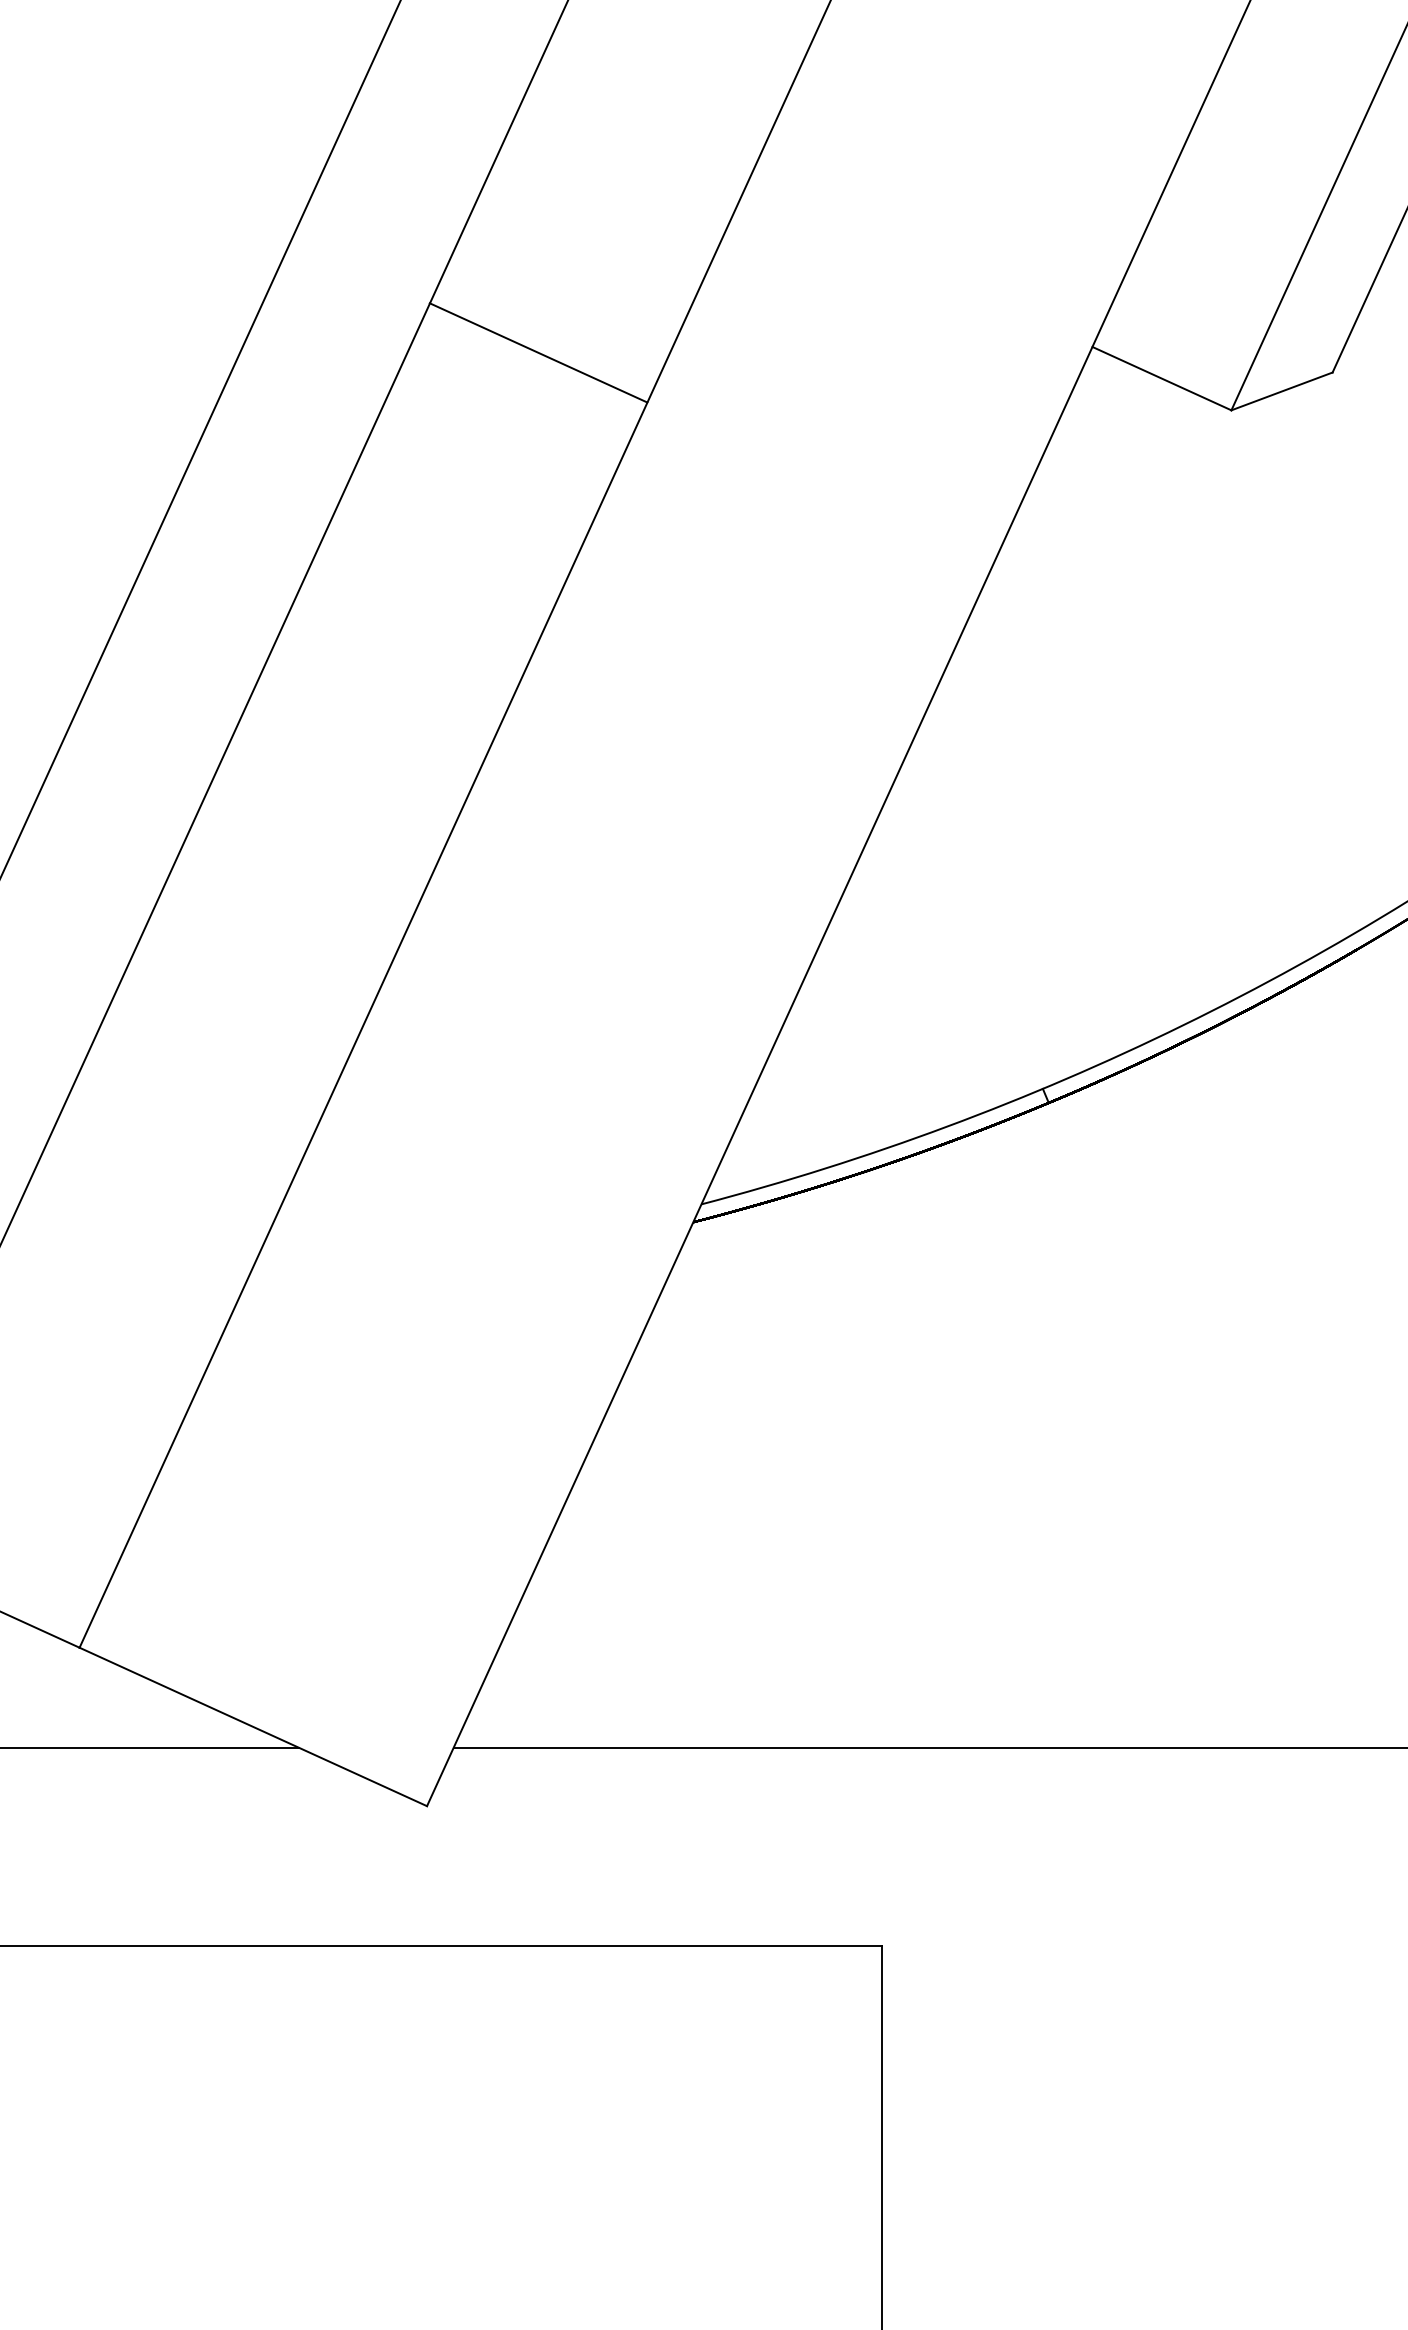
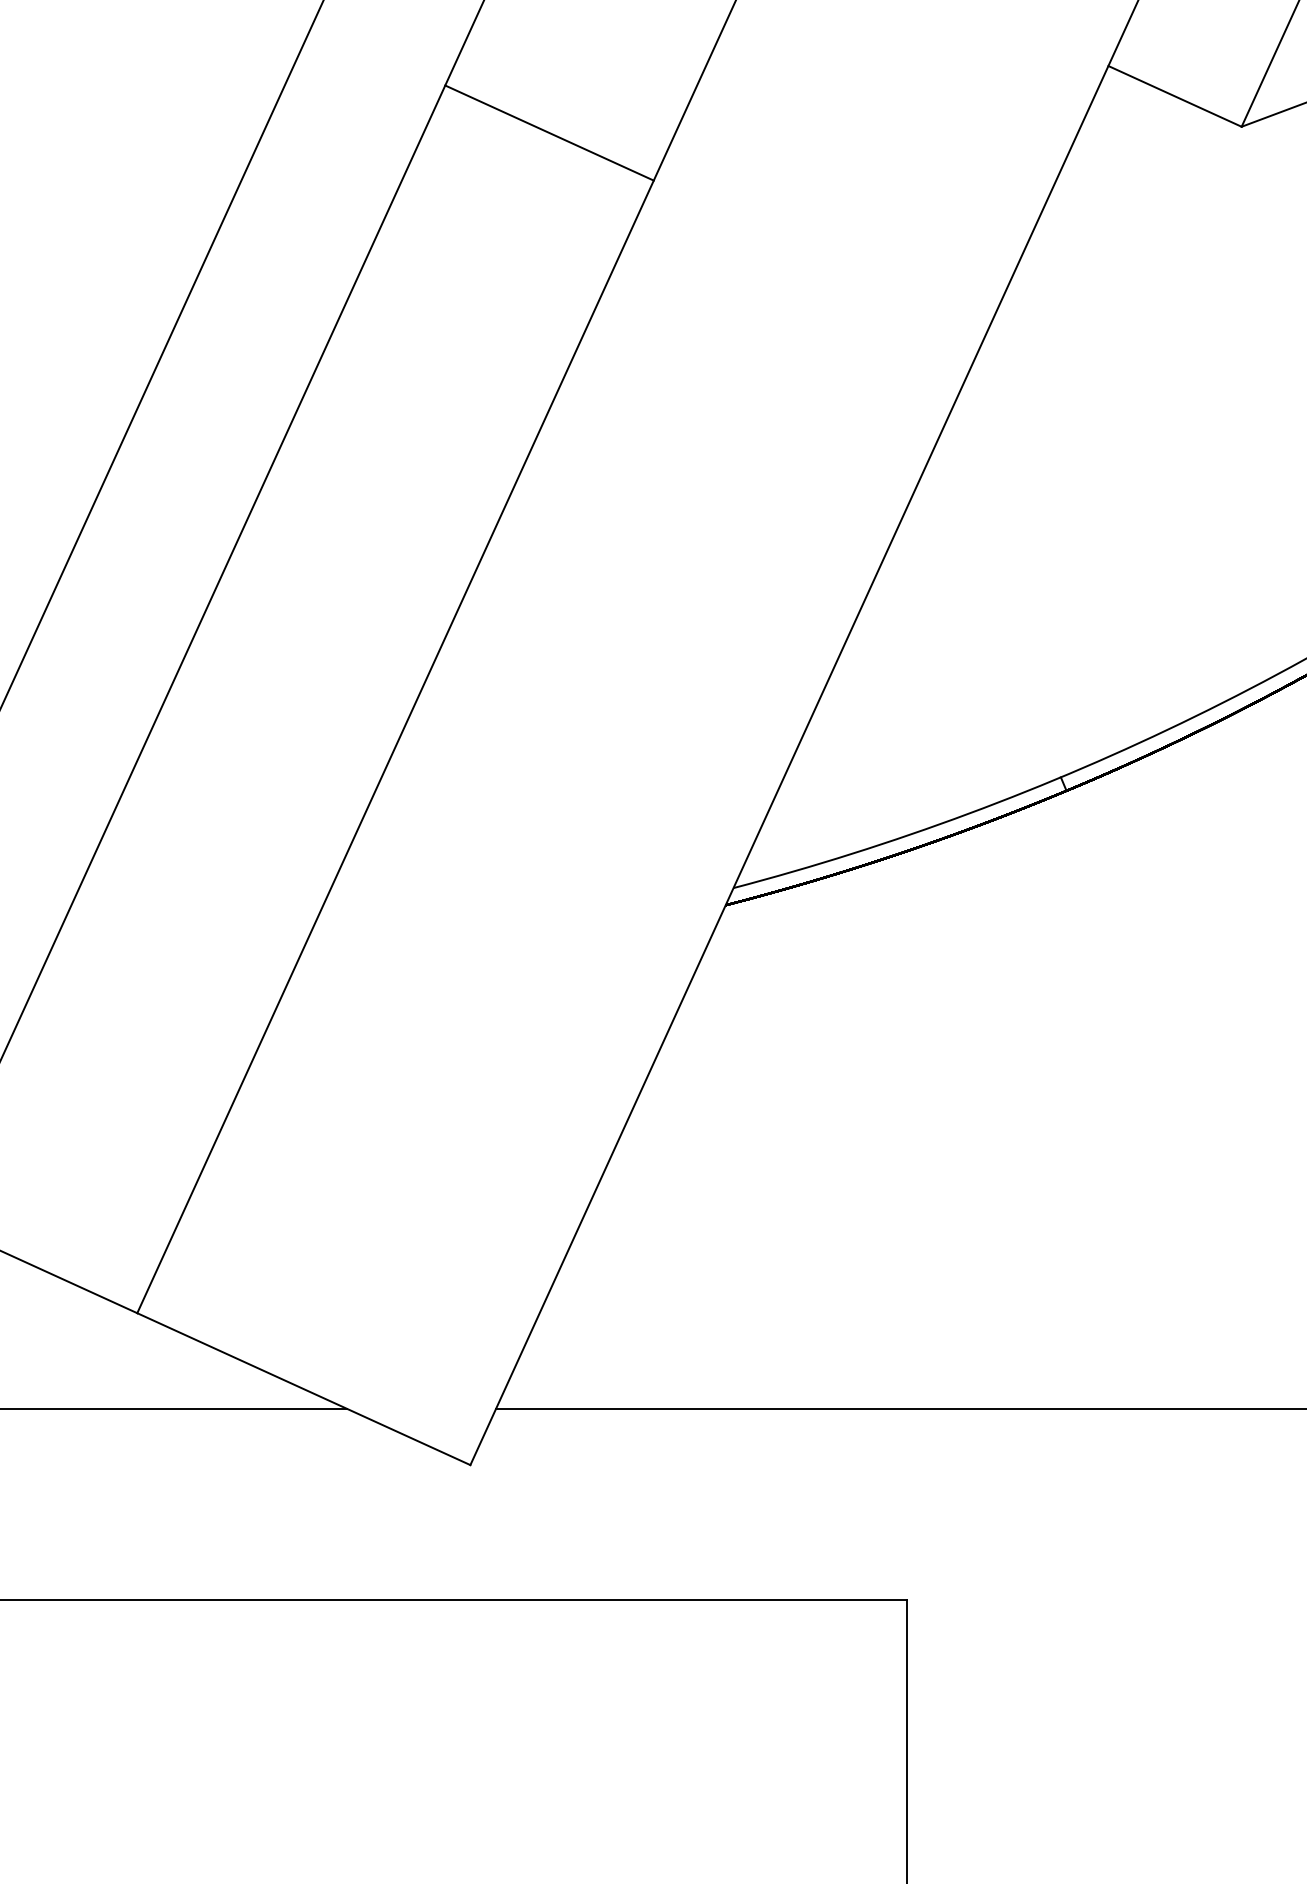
line: (538, 352) -> (549, 132), moved

